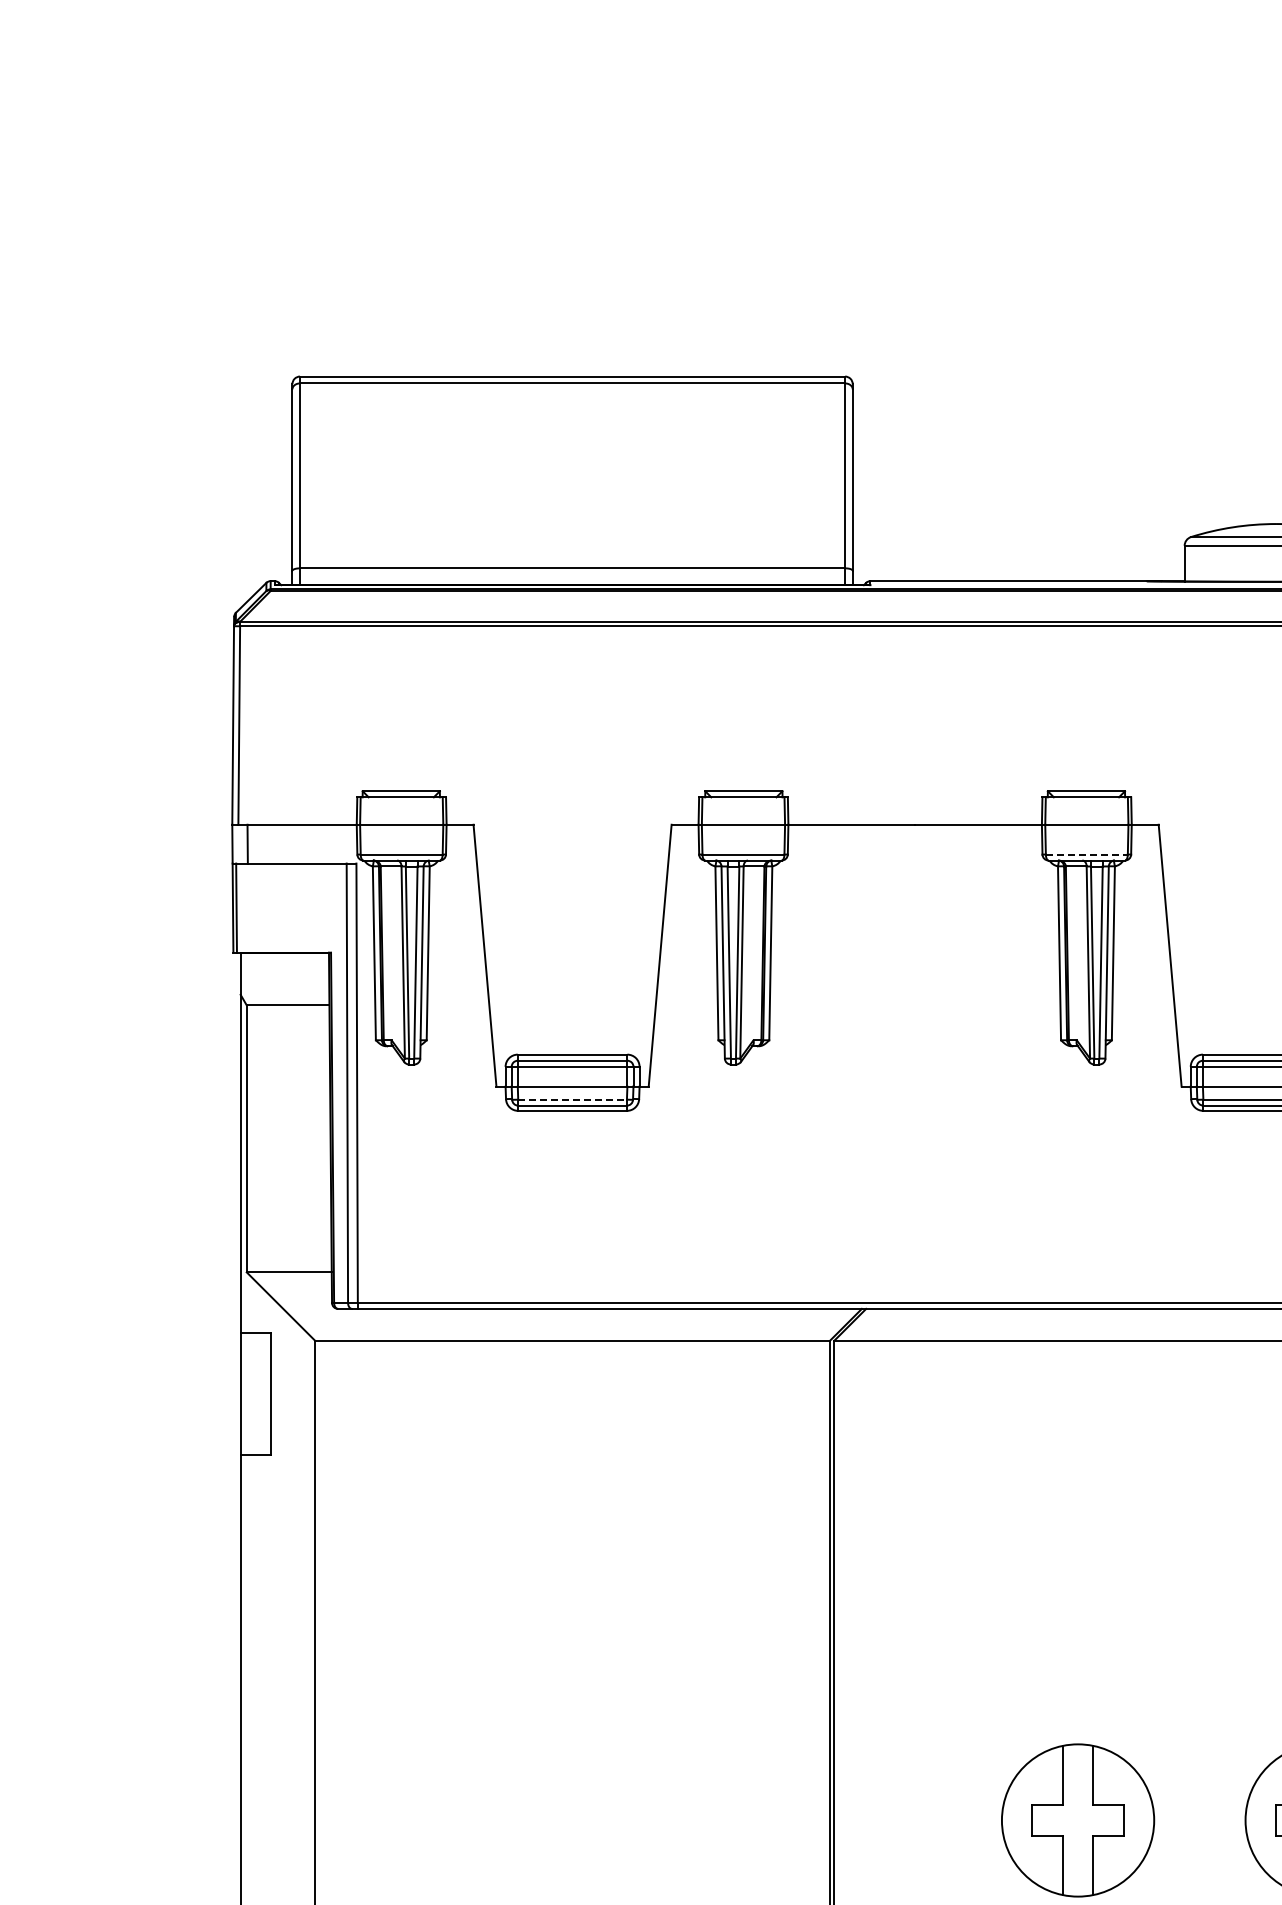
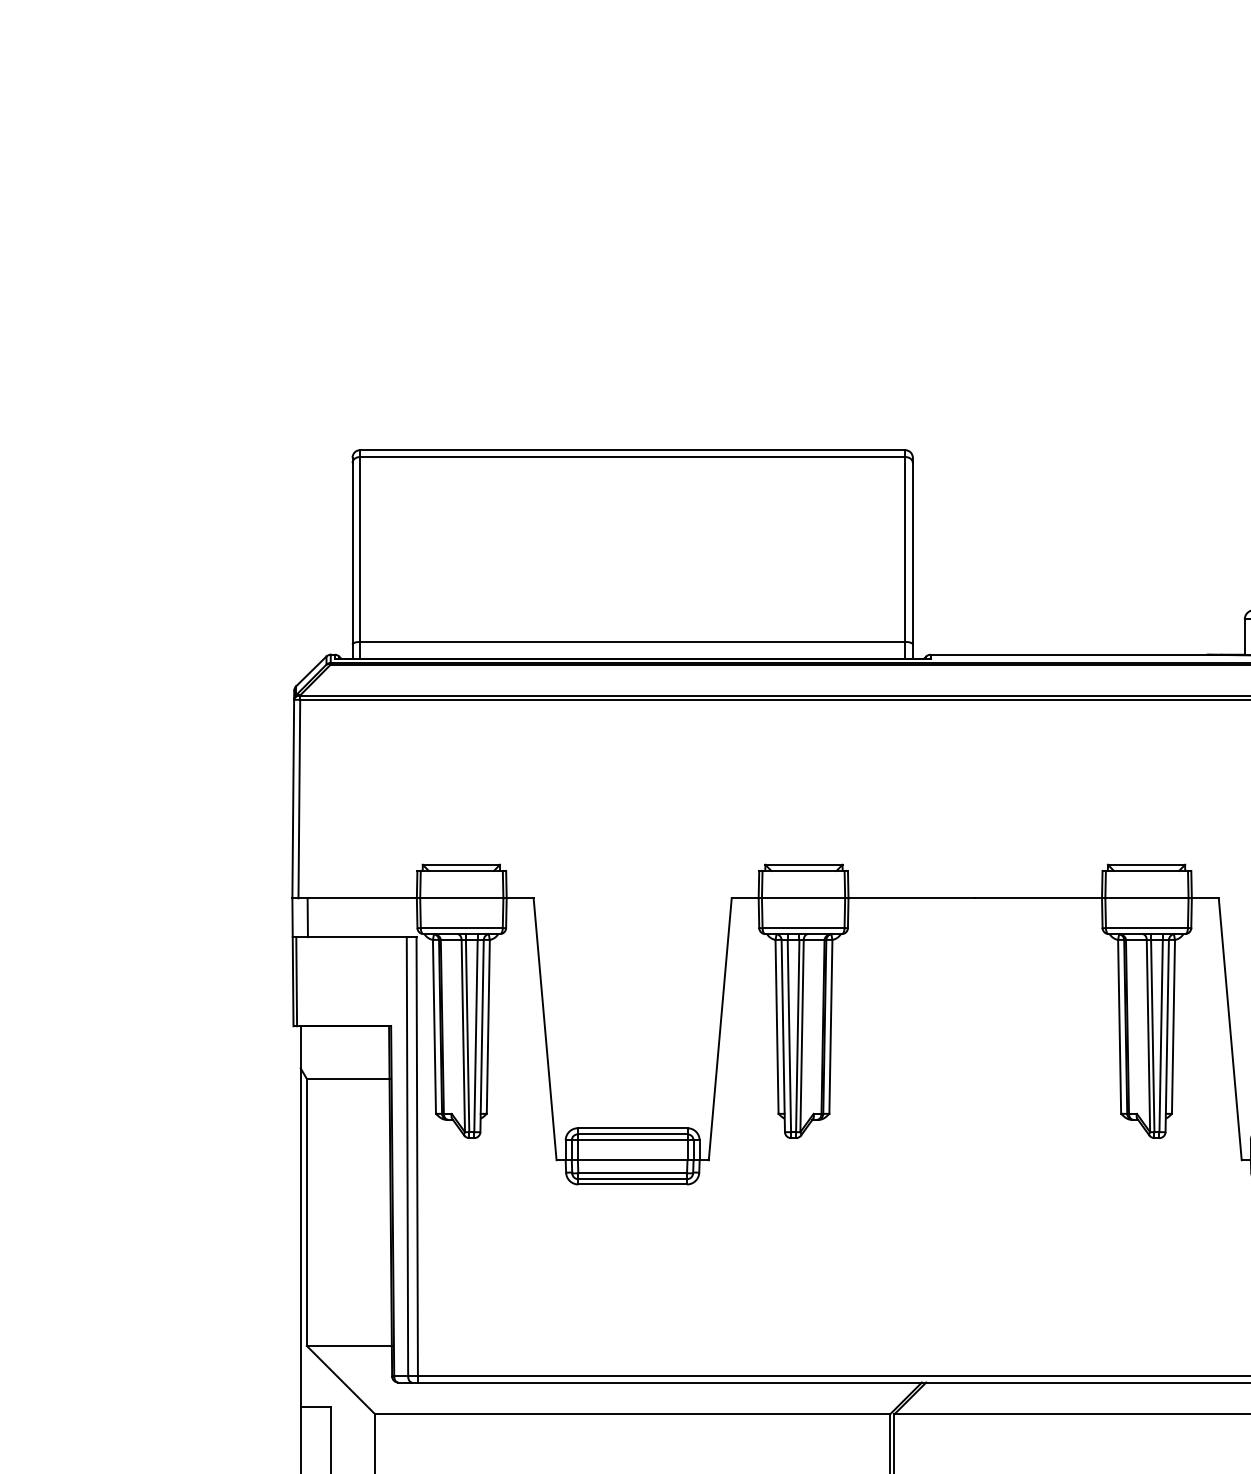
line: (1086, 854) -> (1146, 928), dashed -> solid
line: (573, 1099) -> (633, 1173), dashed -> solid

